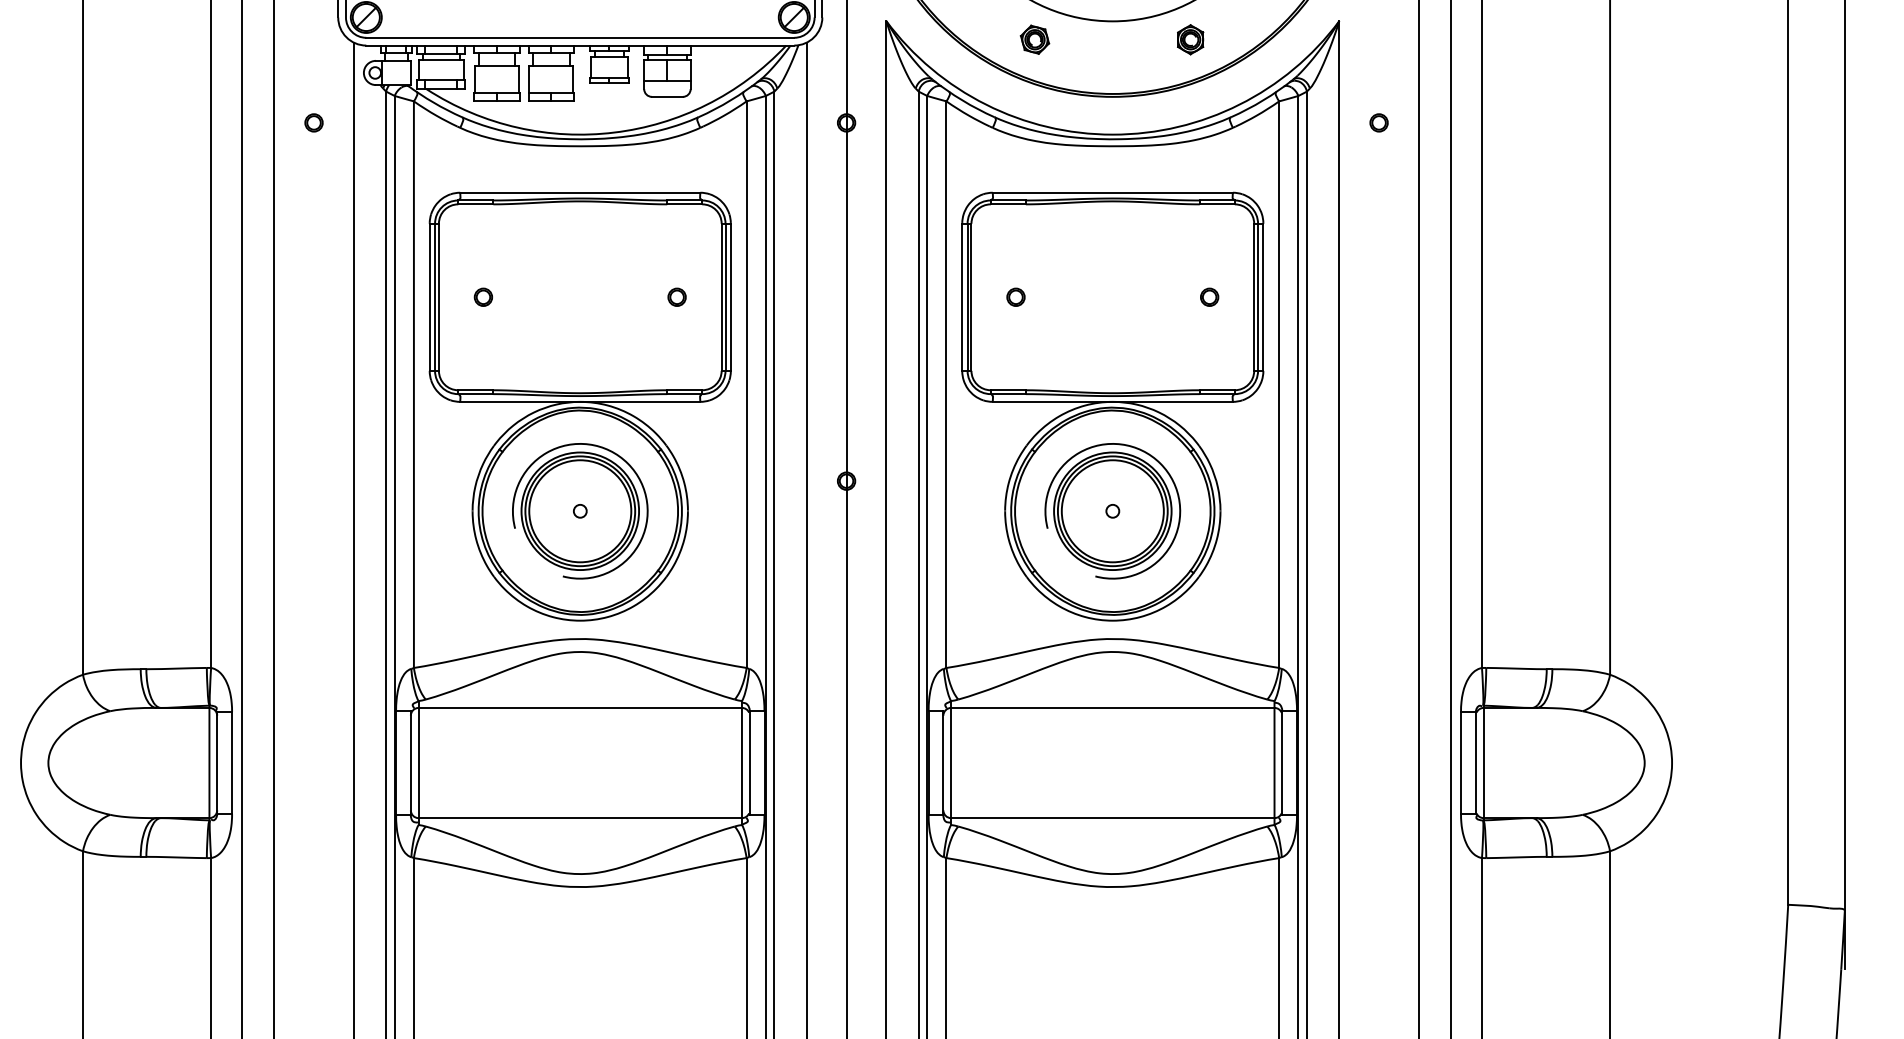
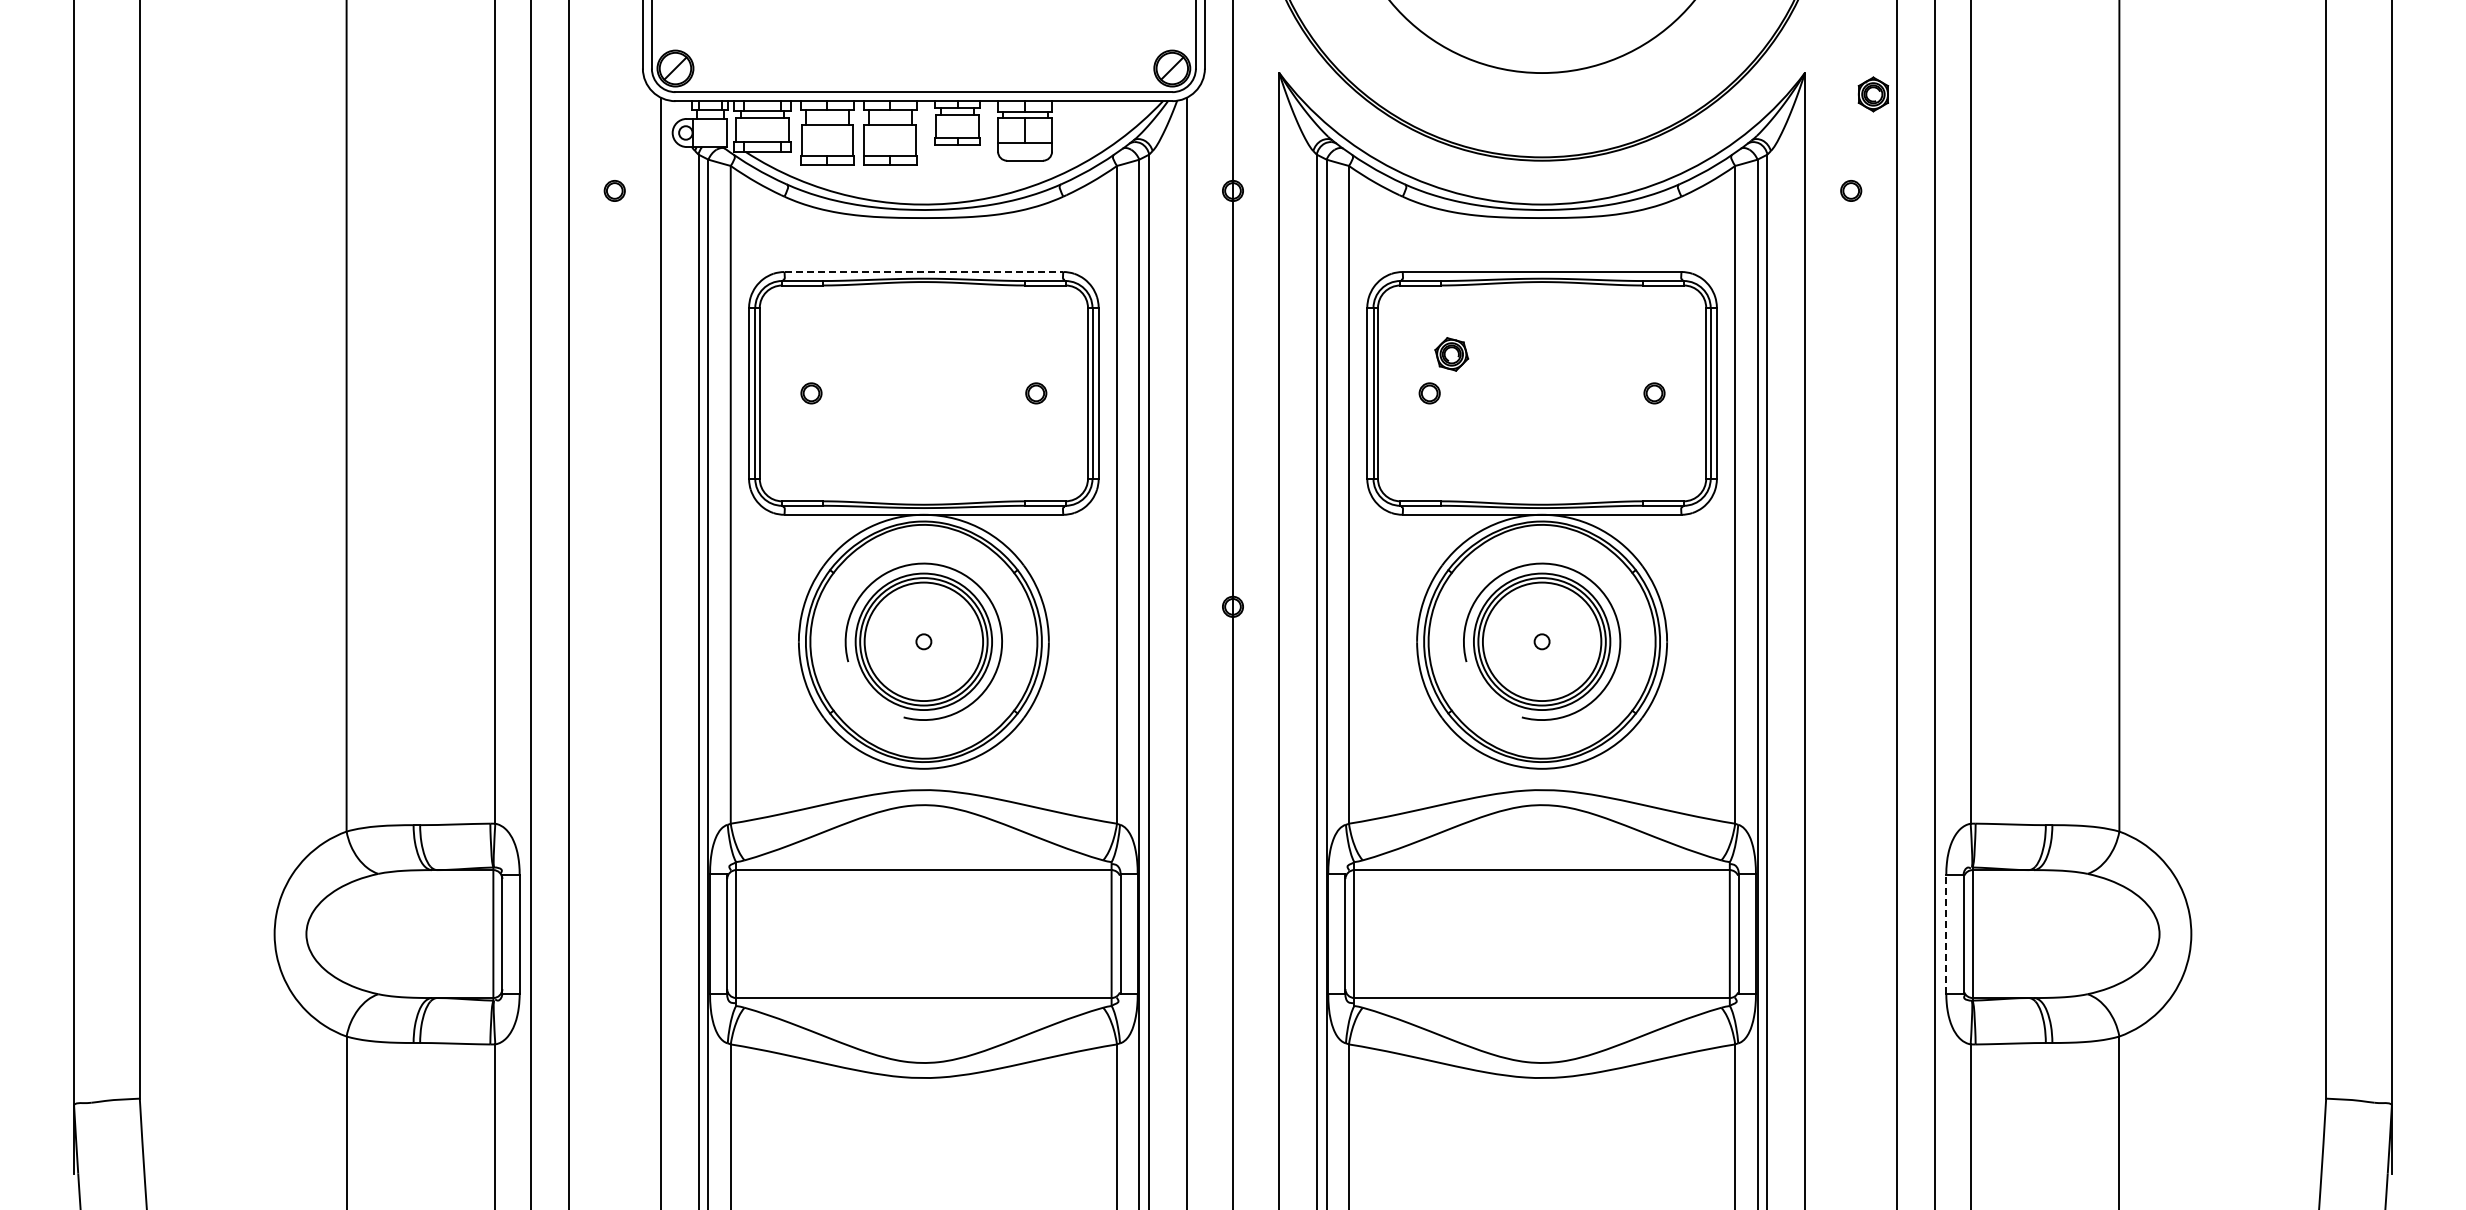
part: (1034, 39) -> (1451, 354), moved
part: (1190, 39) -> (1873, 94), moved
line: (580, 193) -> (924, 272), solid -> dashed
line: (1461, 763) -> (1946, 934), solid -> dashed

